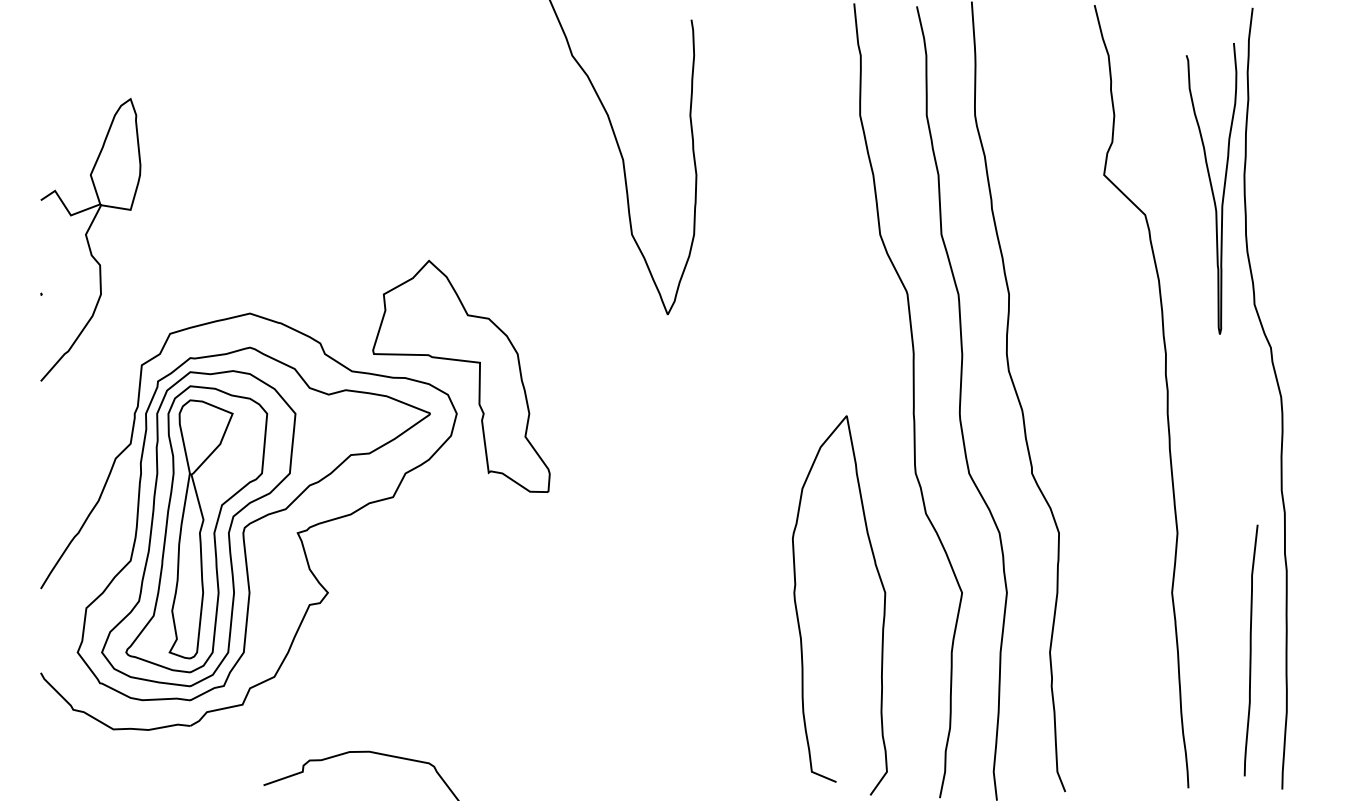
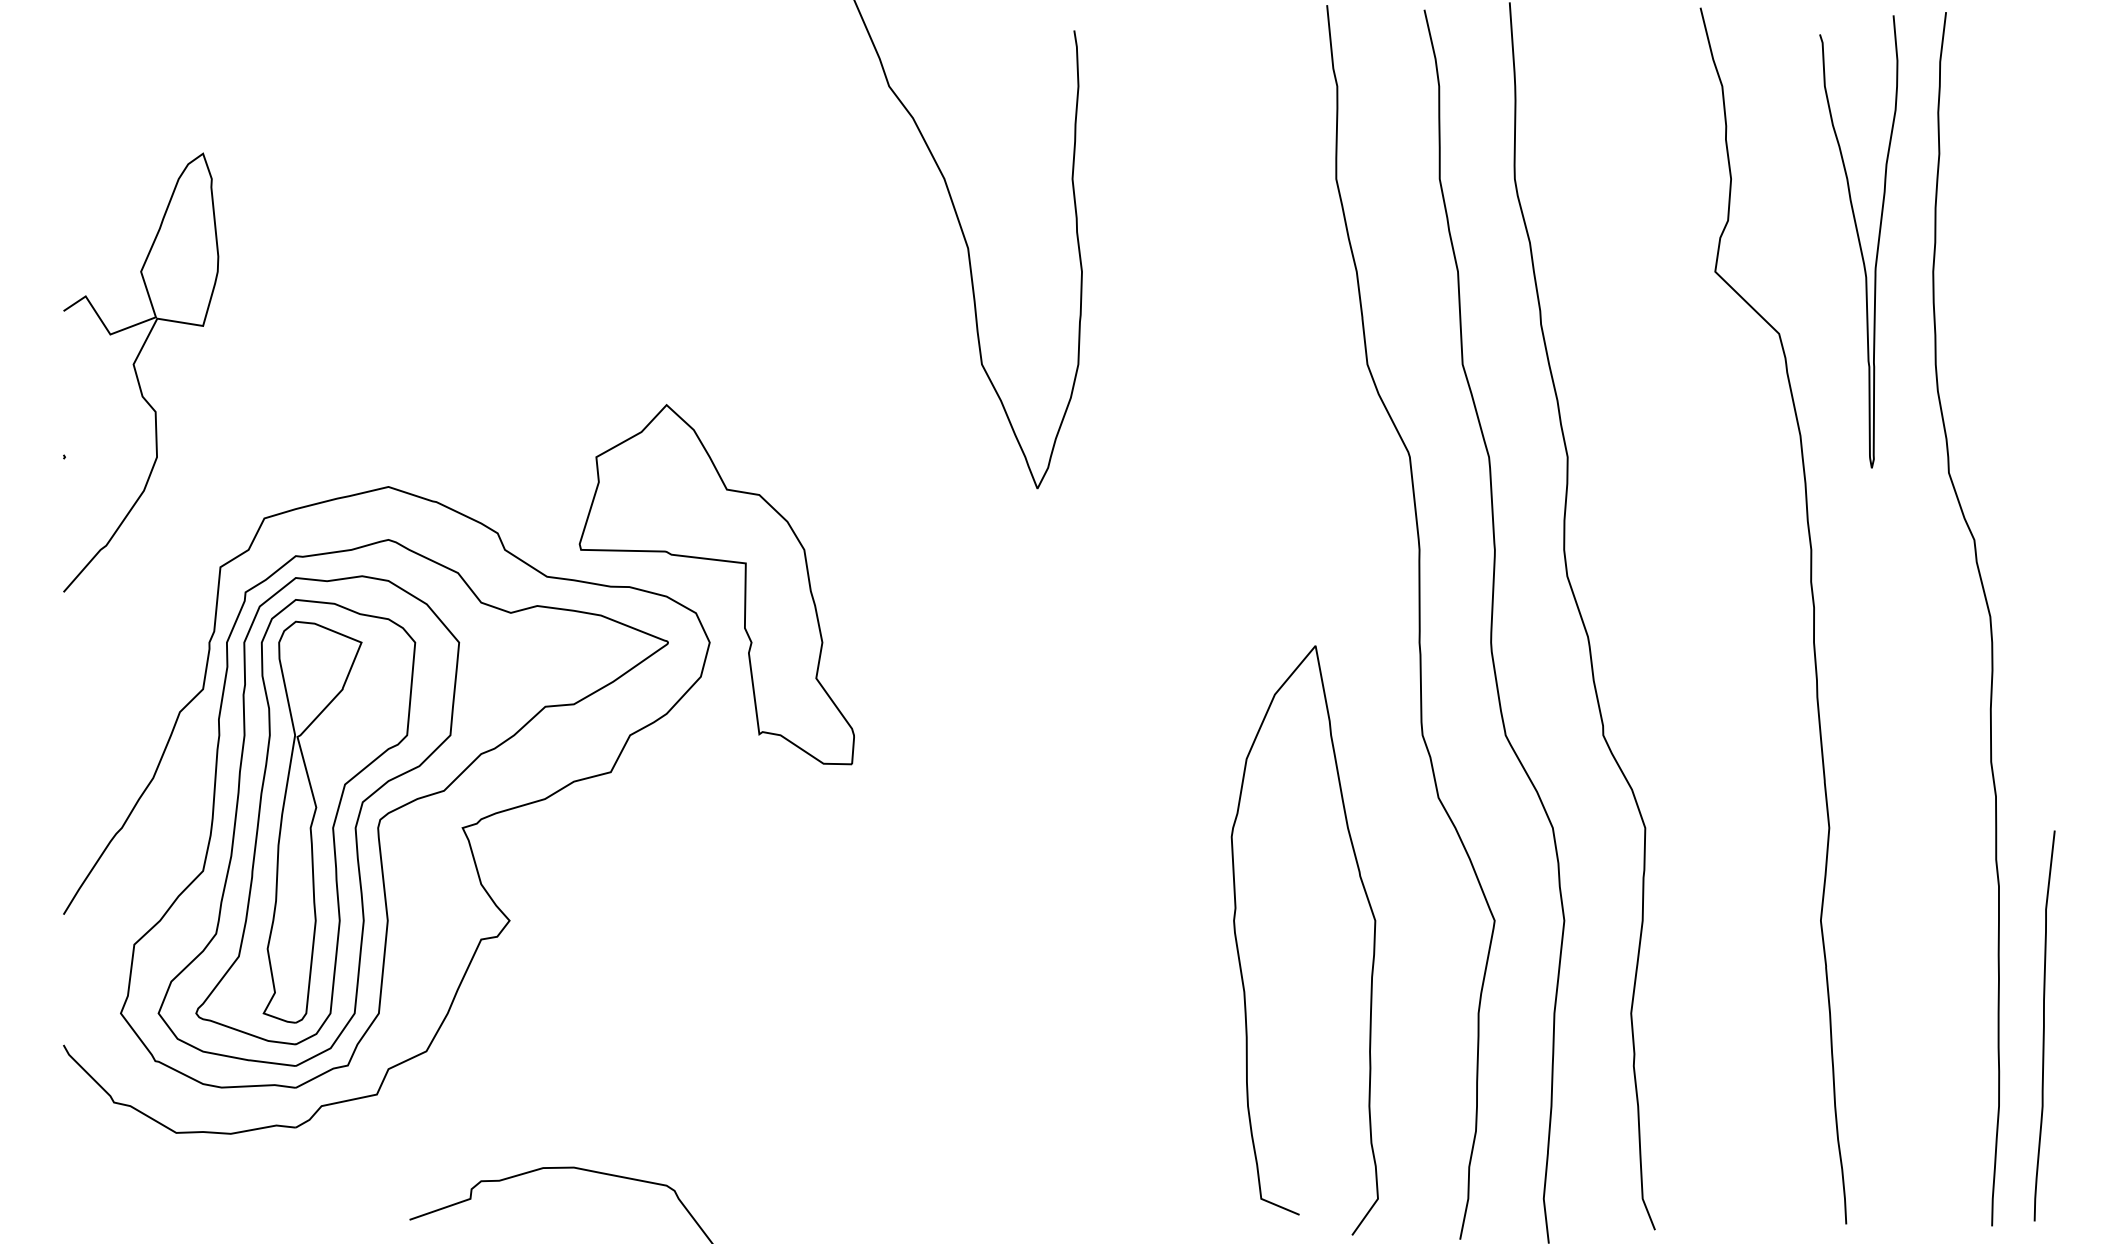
curve: (1211, 188) -> (1858, 241), moved
curve: (1250, 650) -> (2043, 1025), moved

